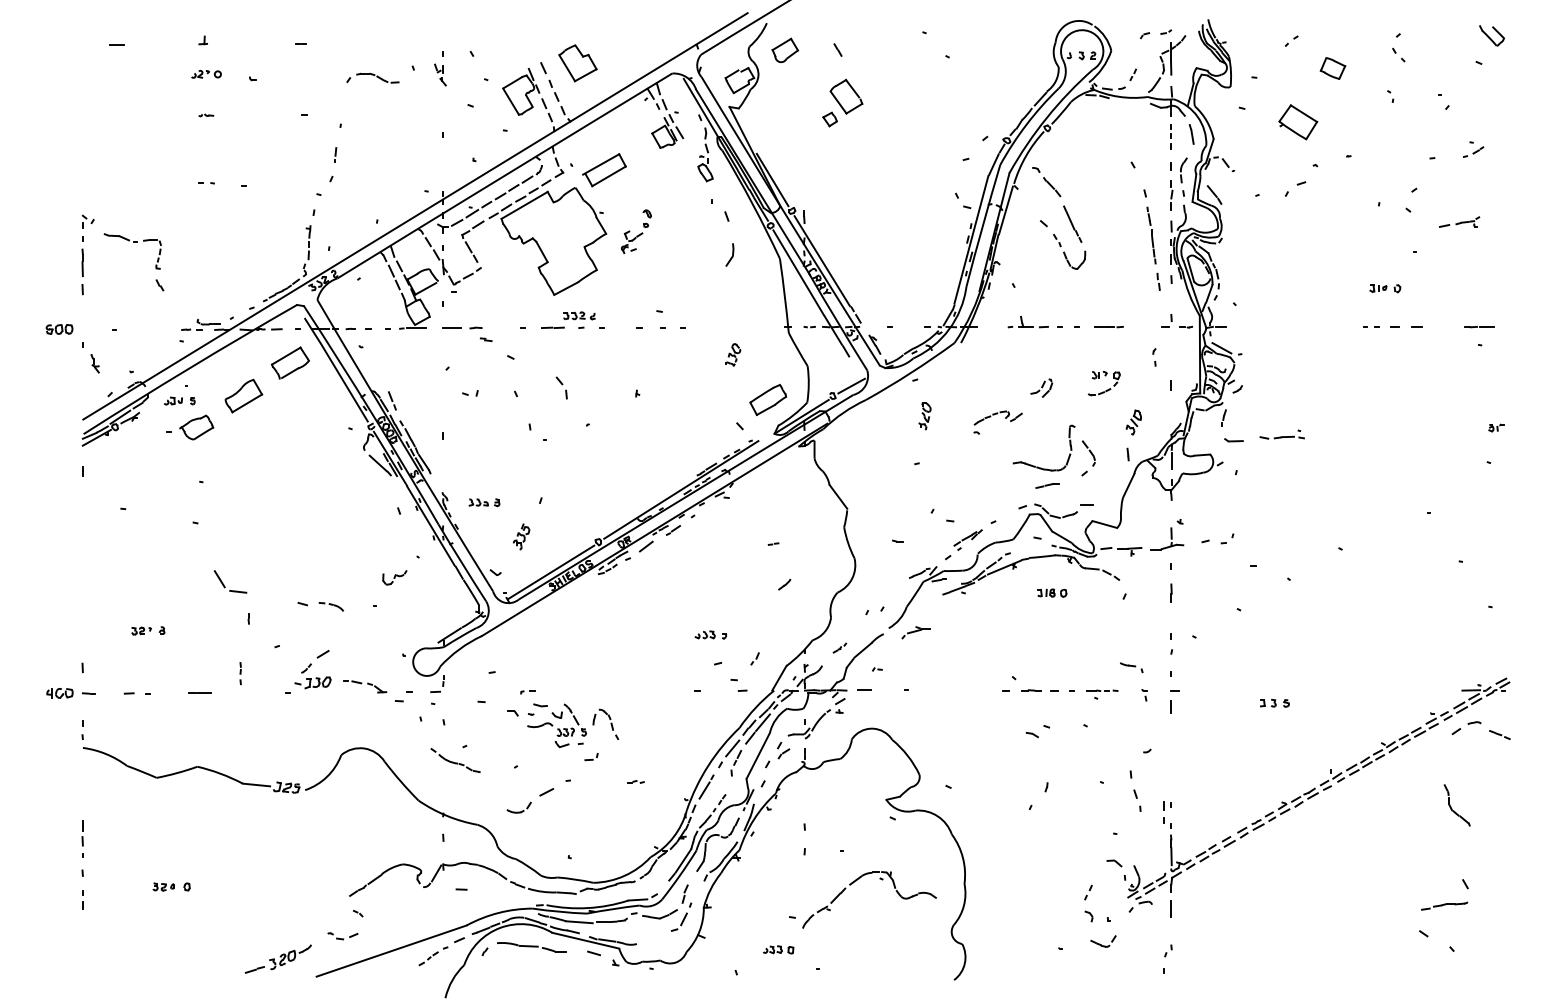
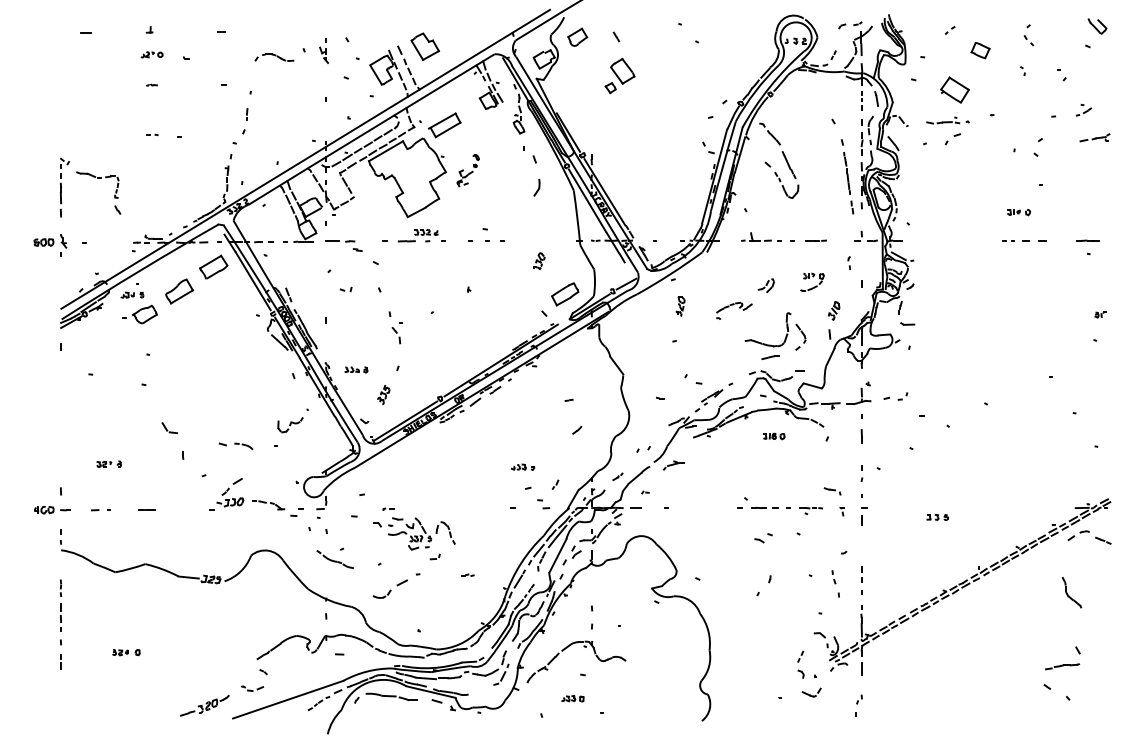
part: (1459, 221) -> (1094, 137), moved
part: (94, 363) -> (63, 241), moved
part: (561, 387) -> (396, 335), moved
part: (1281, 434) -> (942, 120), moved
part: (394, 577) -> (290, 424), size x1.43
part: (230, 581) -> (169, 427), size x0.62
line: (240, 673) -> (60, 588), moved
part: (1133, 784) -> (833, 577), size x0.62
line: (1163, 810) -> (861, 572), moved
part: (856, 881) -> (566, 648), moved

